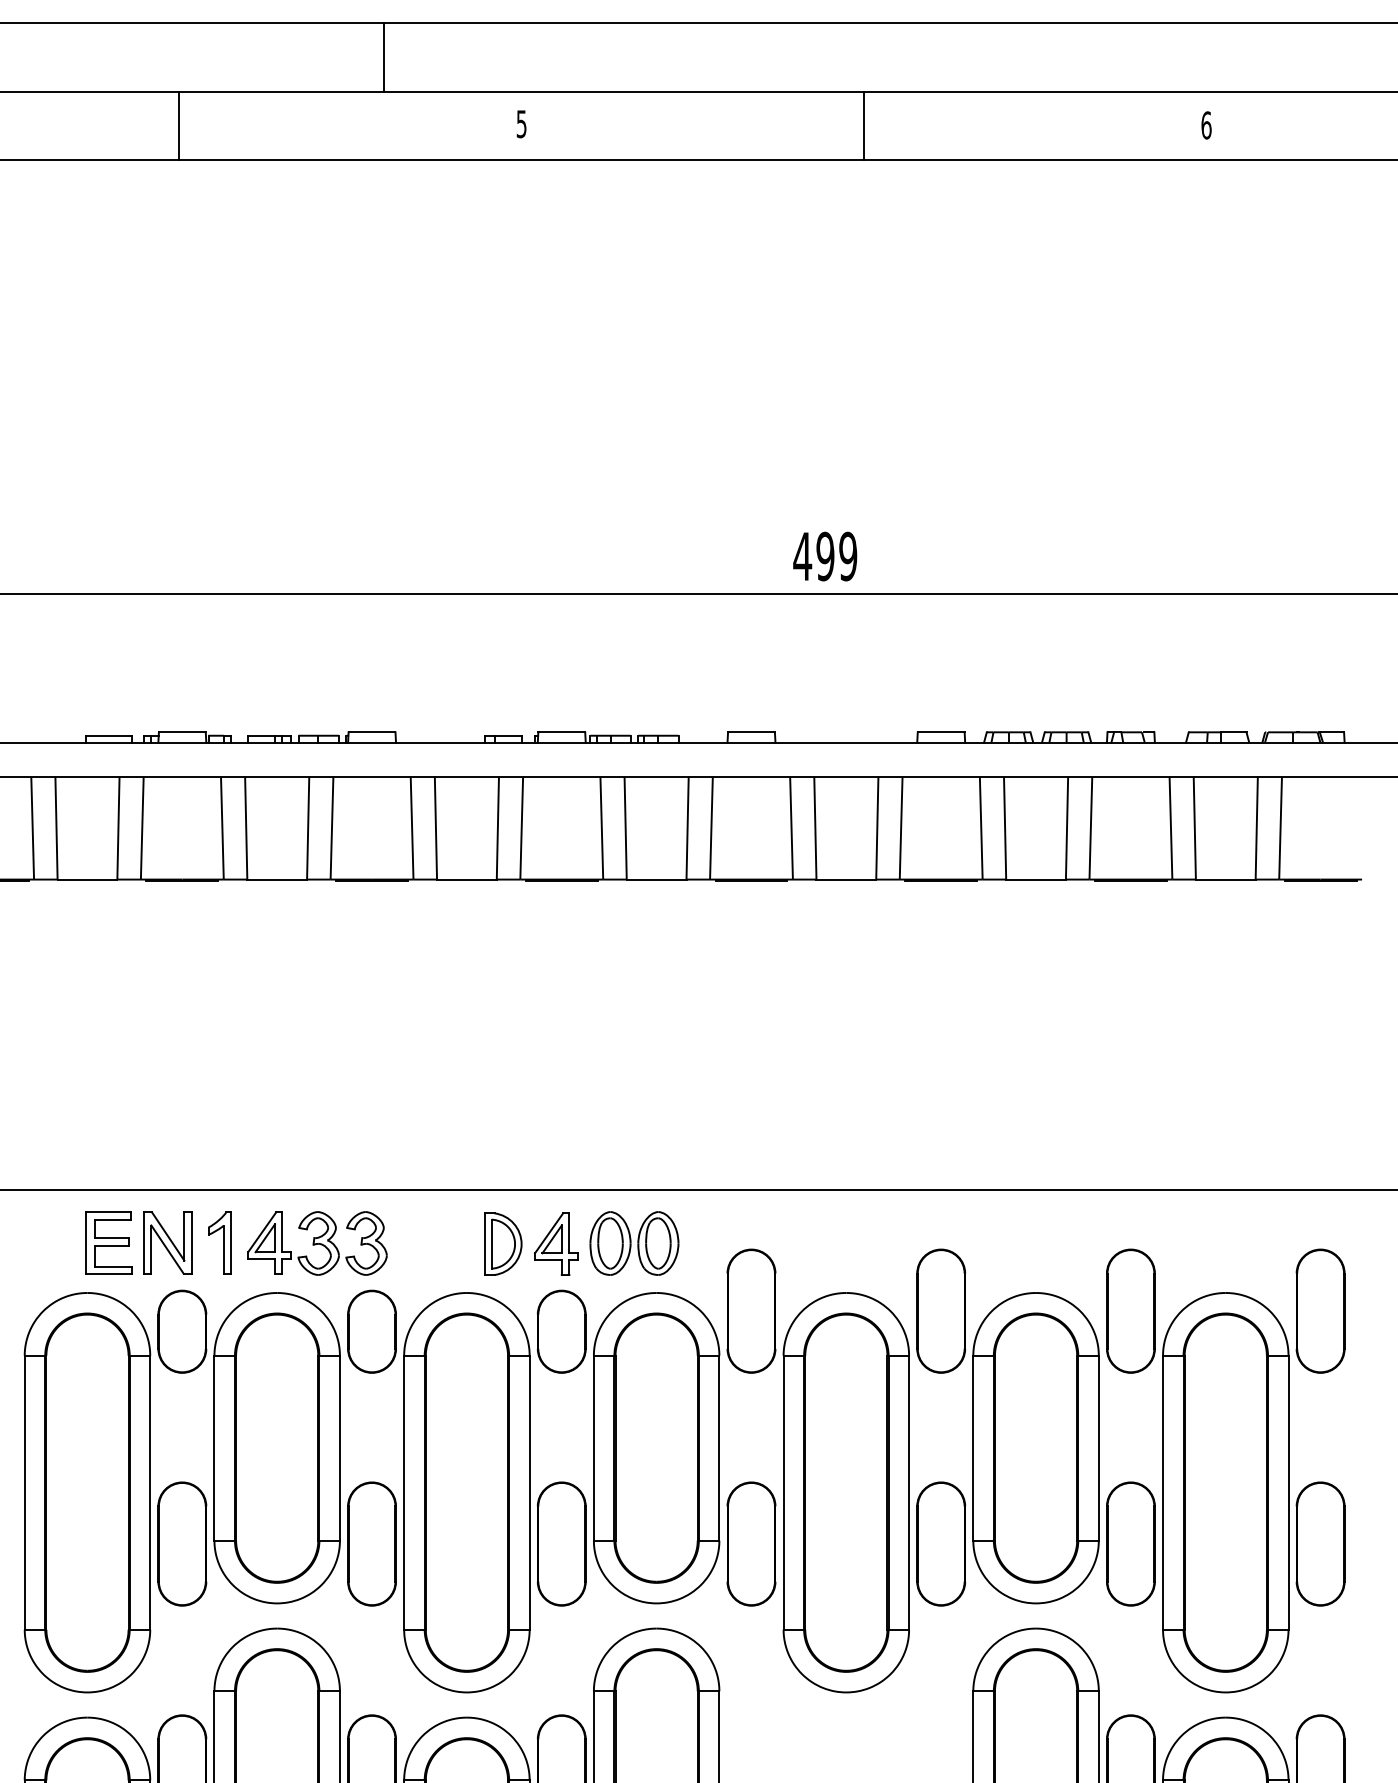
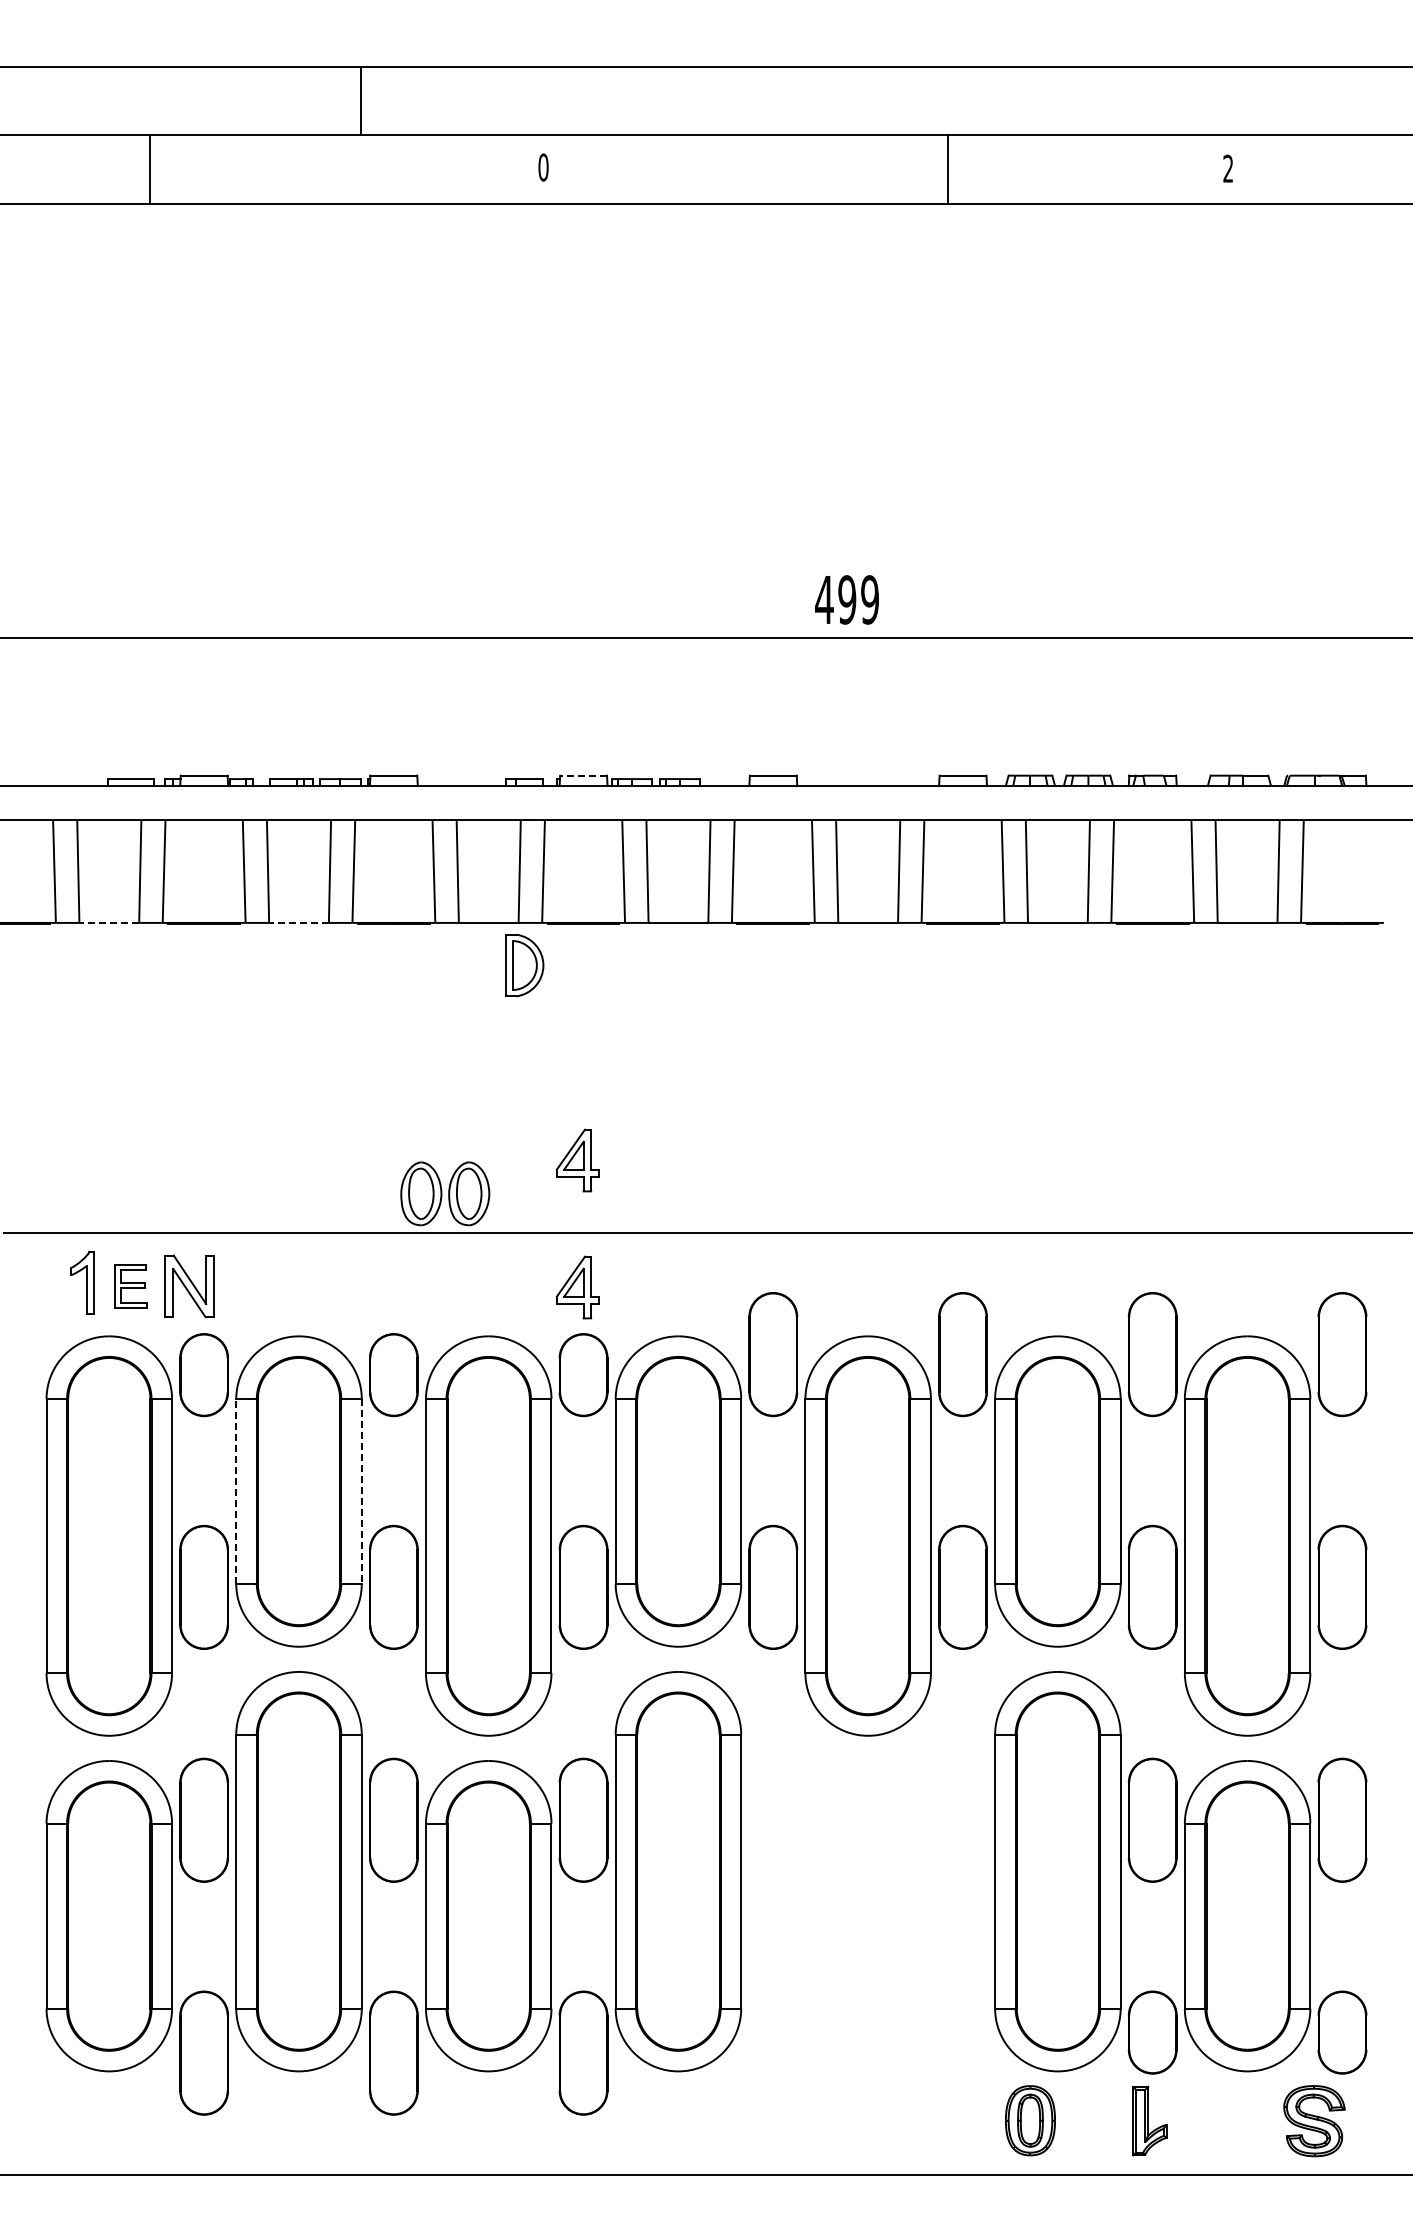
line: (384, 57) -> (361, 100), moved
text: (521, 124) -> (543, 167), 5 -> 0
text: (1206, 125) -> (1228, 168), 6 -> 2
line: (178, 126) -> (149, 169), moved
line: (863, 126) -> (948, 169), moved
line: (561, 732) -> (583, 775), solid -> dashed
line: (87, 879) -> (109, 922), solid -> dashed
line: (277, 879) -> (299, 922), solid -> dashed
part: (555, 1117) -> (577, 1160), added
part: (219, 1242) -> (82, 1282), moved
part: (108, 1243) -> (130, 1286), size x0.7
part: (317, 1243) -> (339, 1286), removed
part: (634, 1243) -> (445, 1193), moved
part: (502, 1244) -> (524, 965), moved
line: (214, 1448) -> (236, 1491), solid -> dashed
line: (339, 1449) -> (361, 1492), solid -> dashed

